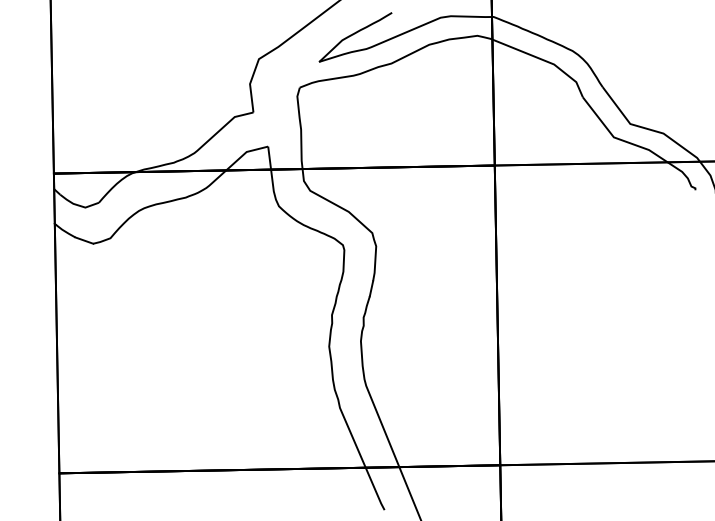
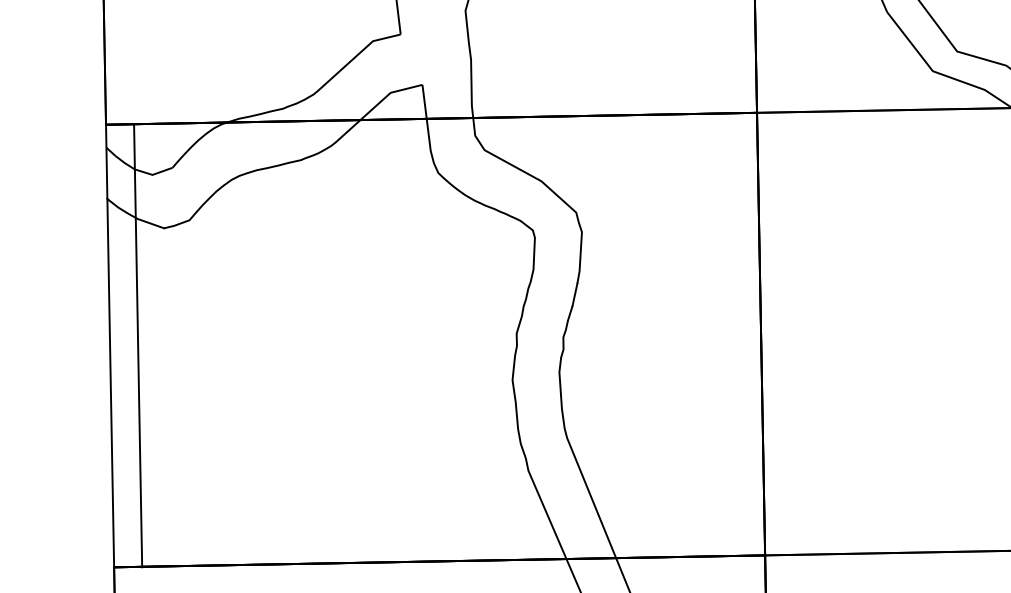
line: (56, 323) -> (137, 346), moved

